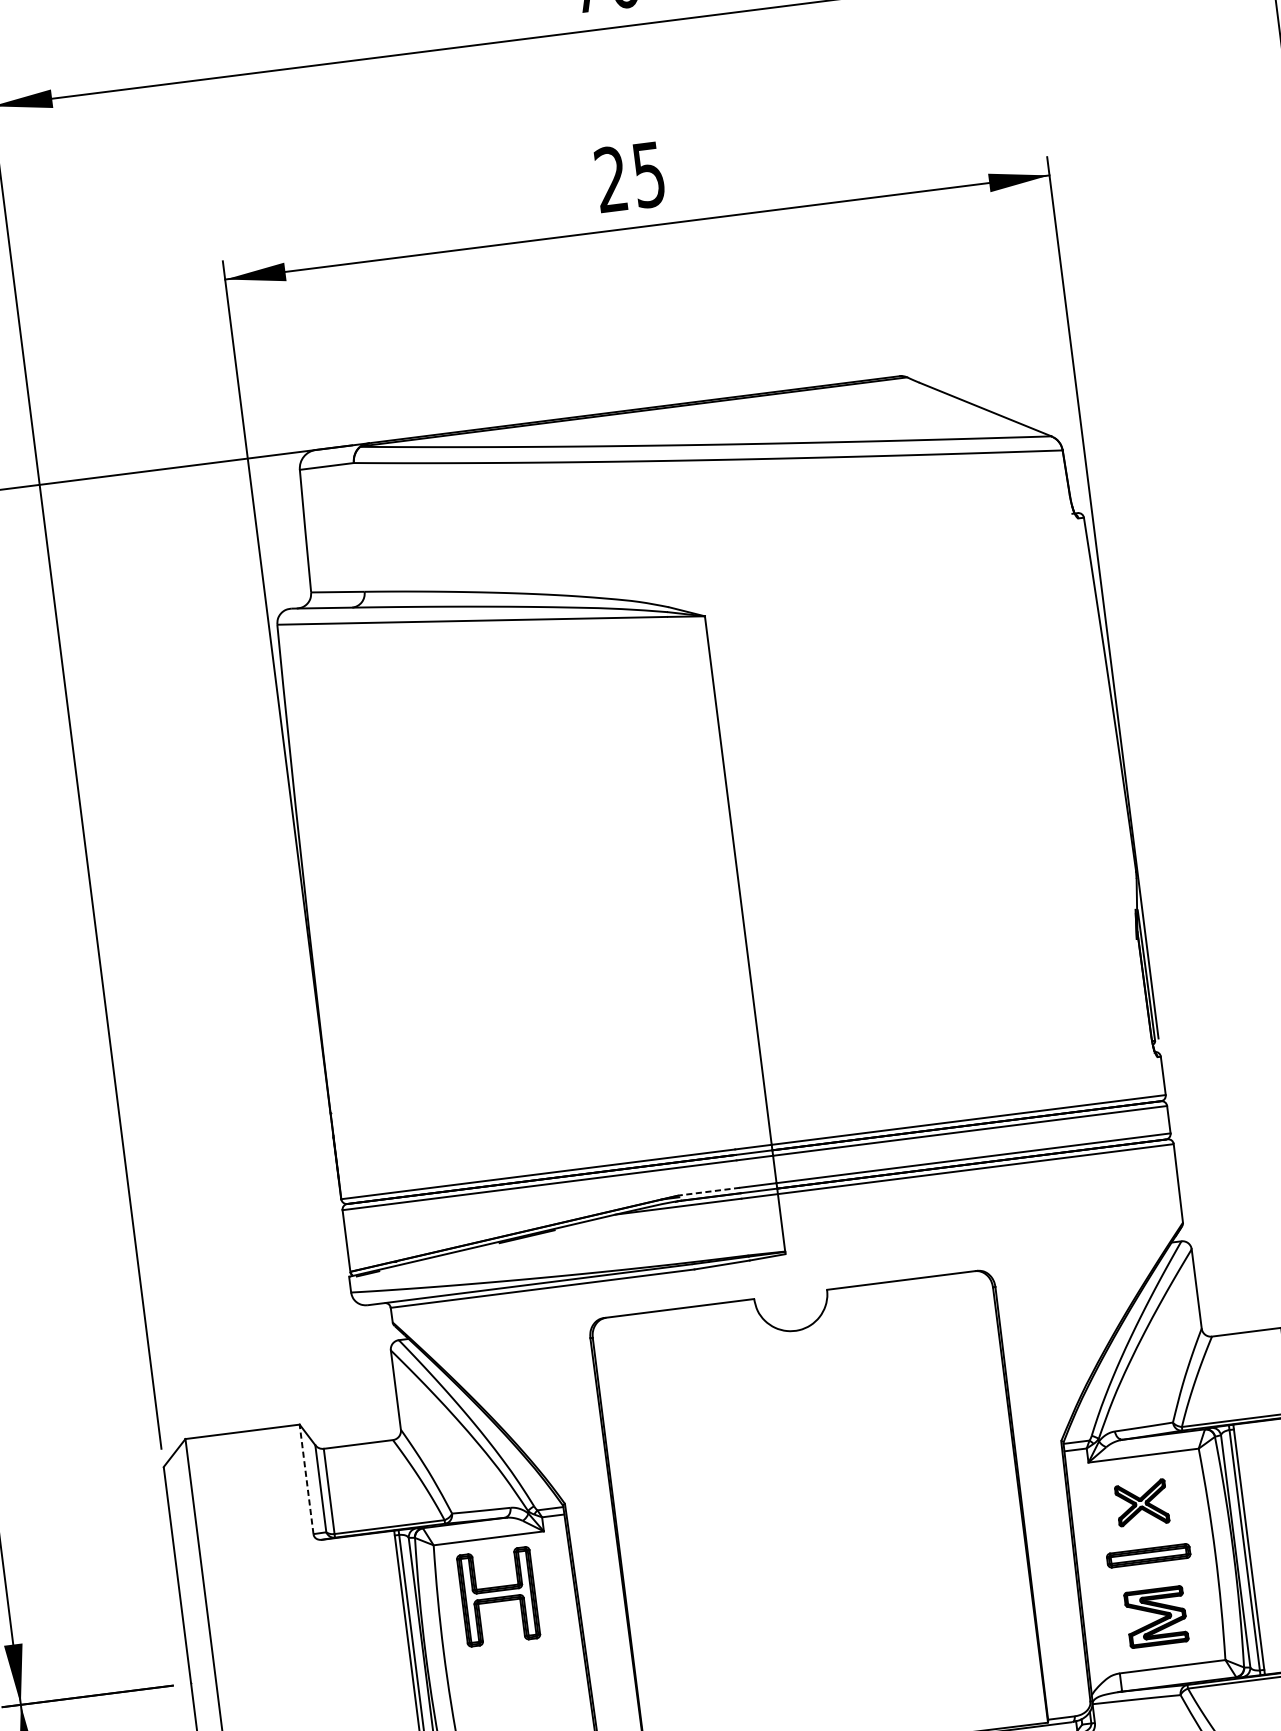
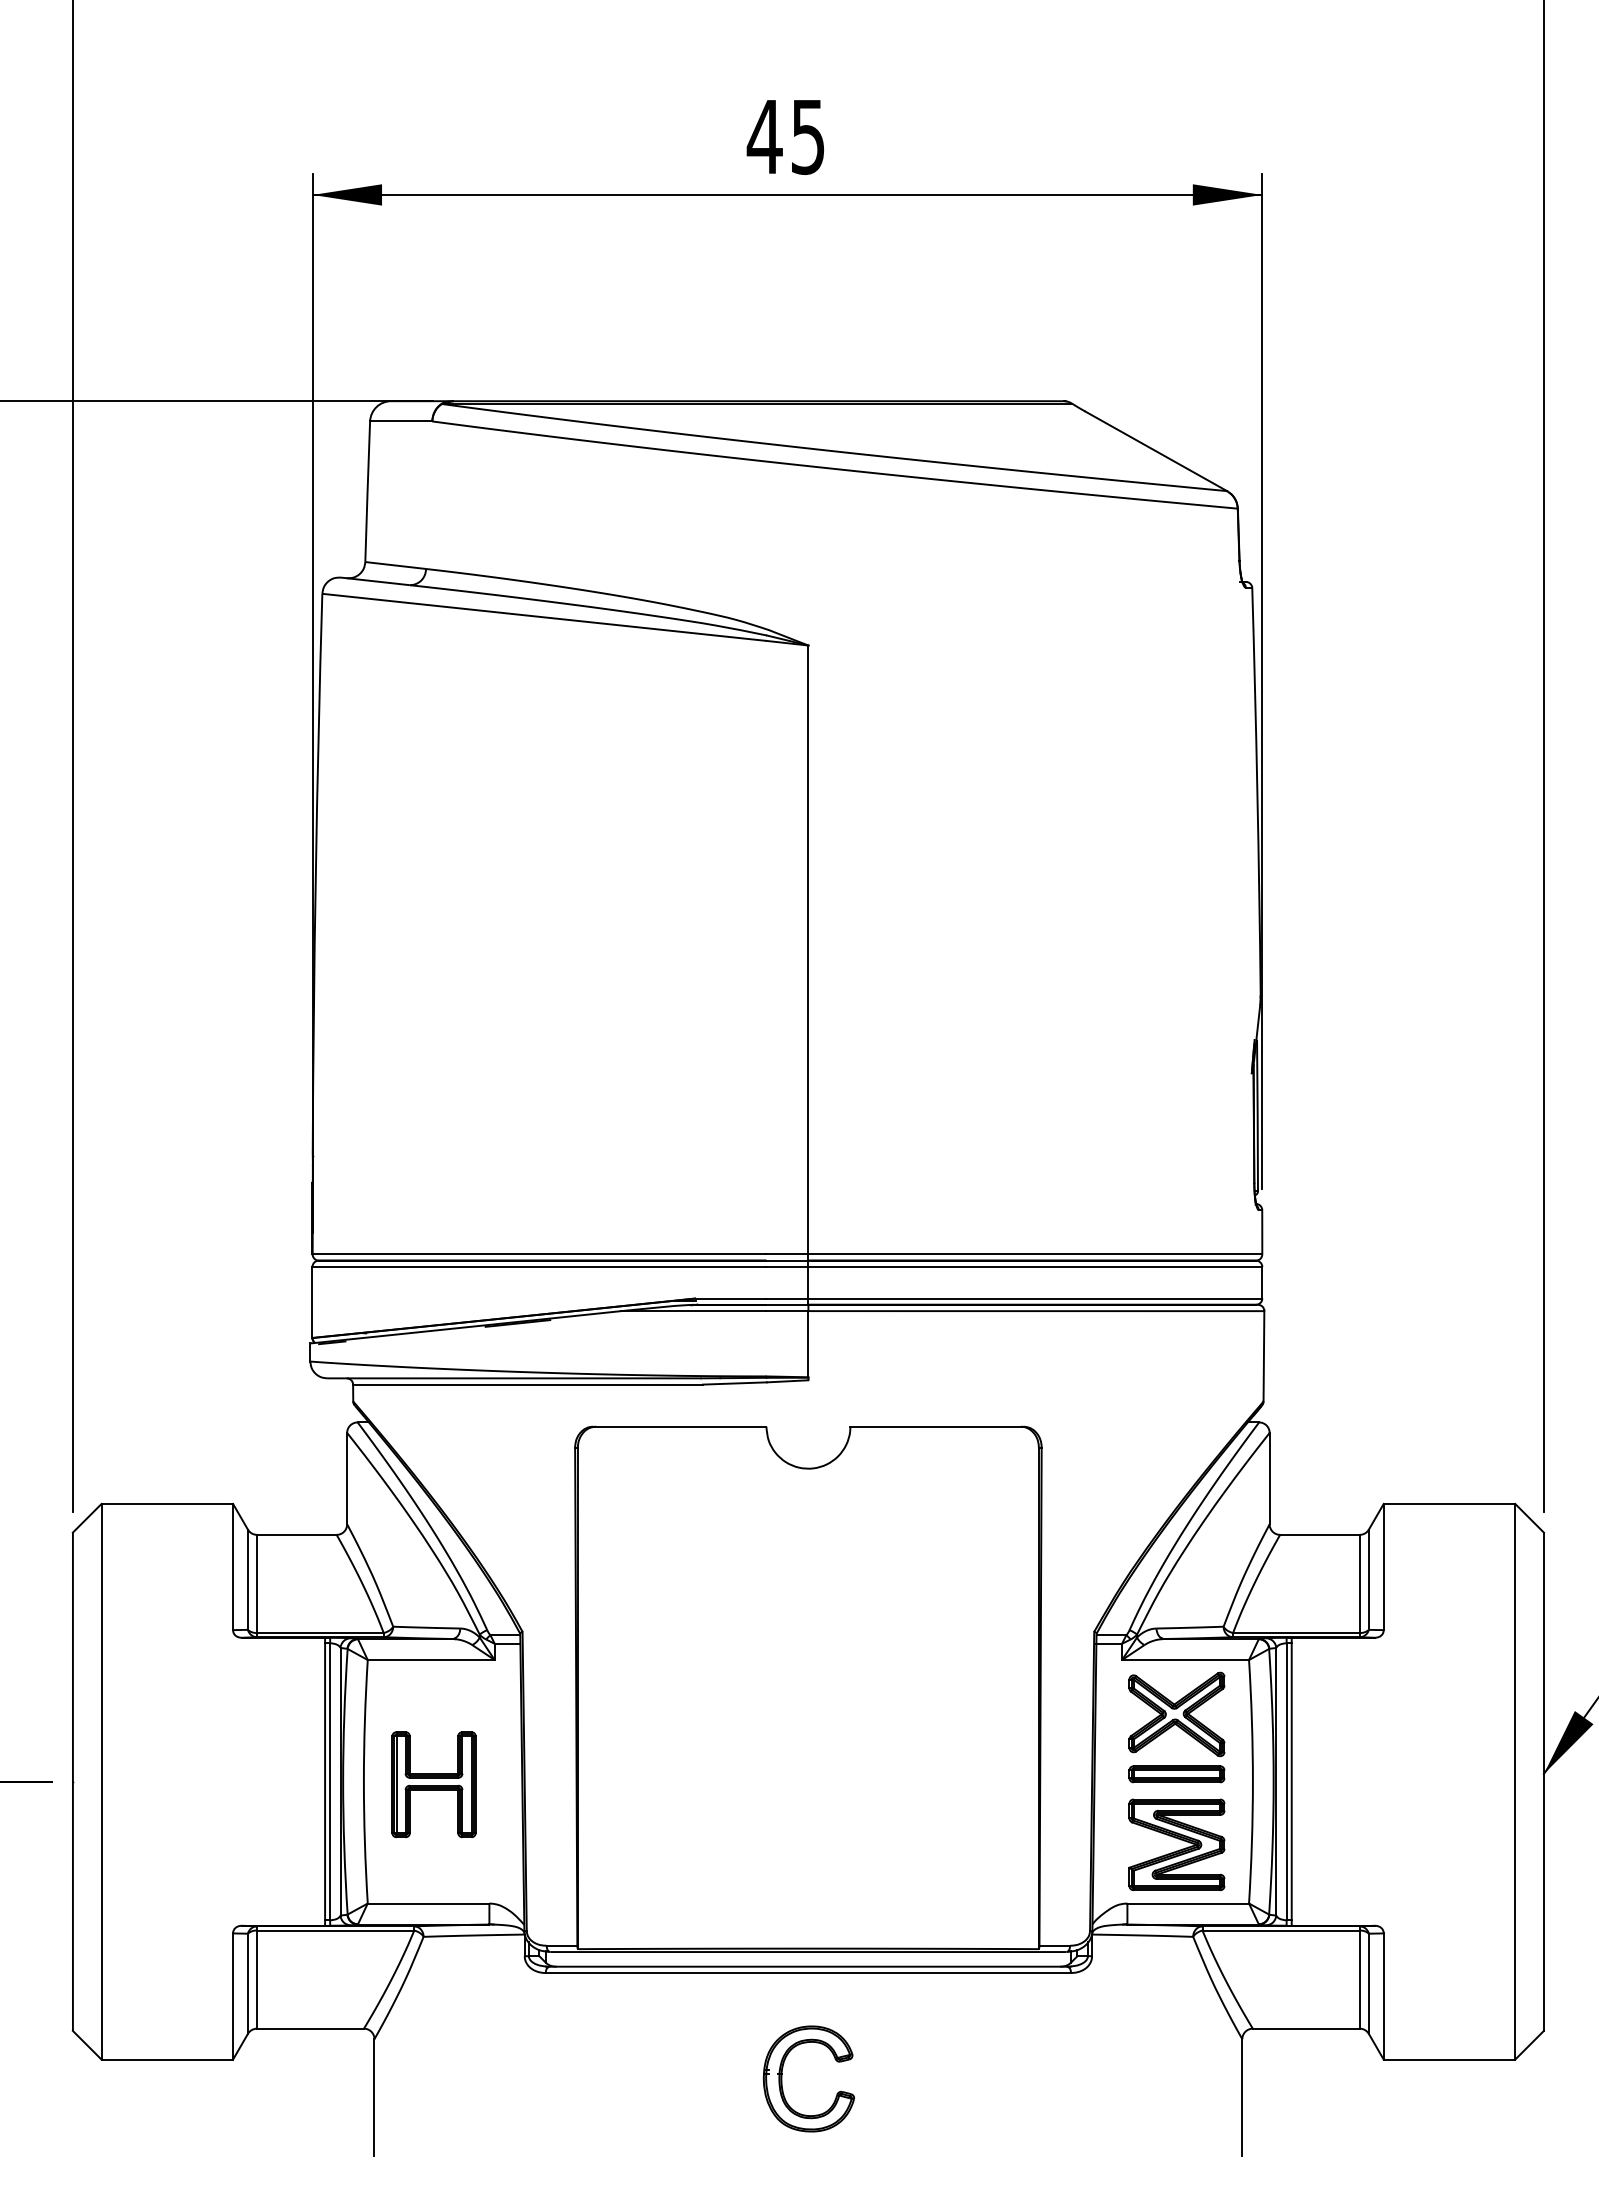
text: (610, 178) -> (764, 135), 25 -> 45
line: (708, 1191) -> (730, 1298), dashed -> solid
line: (306, 1478) -> (233, 1566), dashed -> solid
part: (1141, 1503) -> (1176, 1714), size x1.67
part: (498, 1596) -> (433, 1784), moved
part: (1155, 1616) -> (1176, 1844), size x1.43

